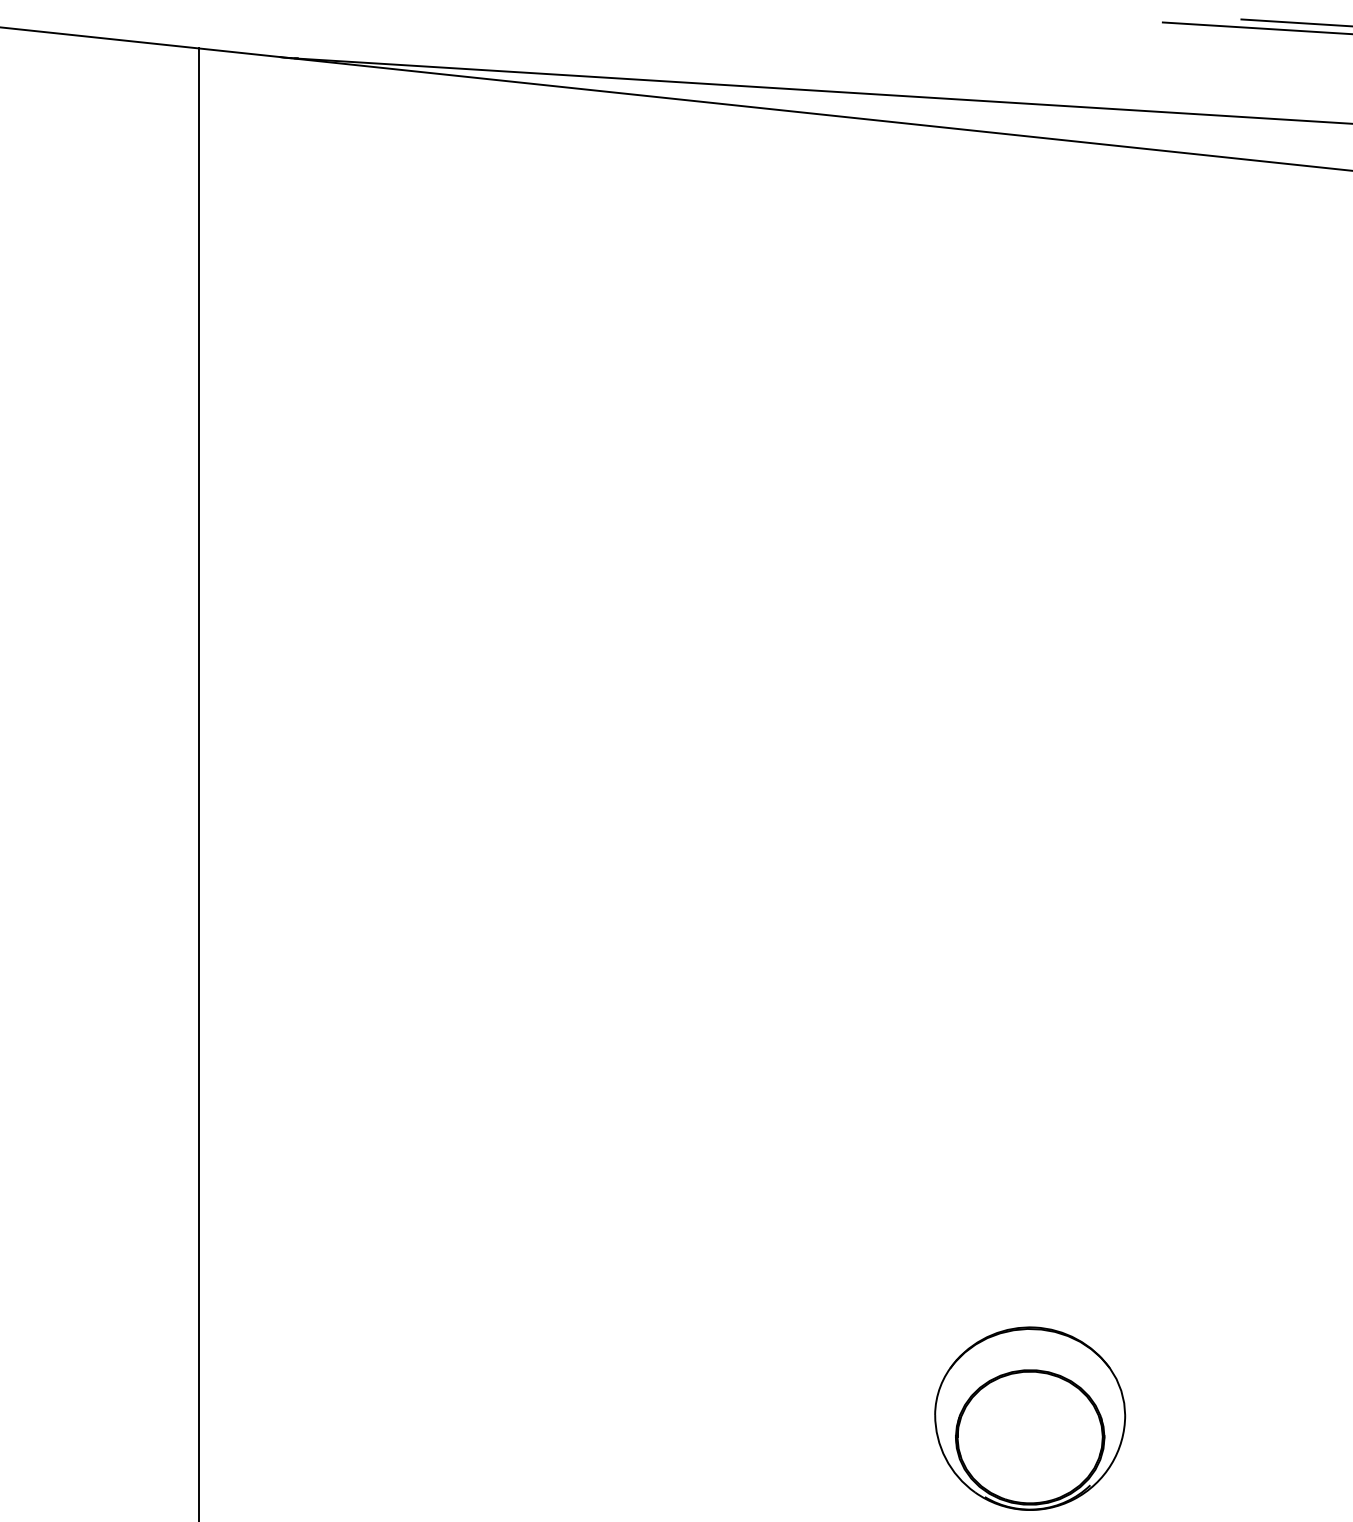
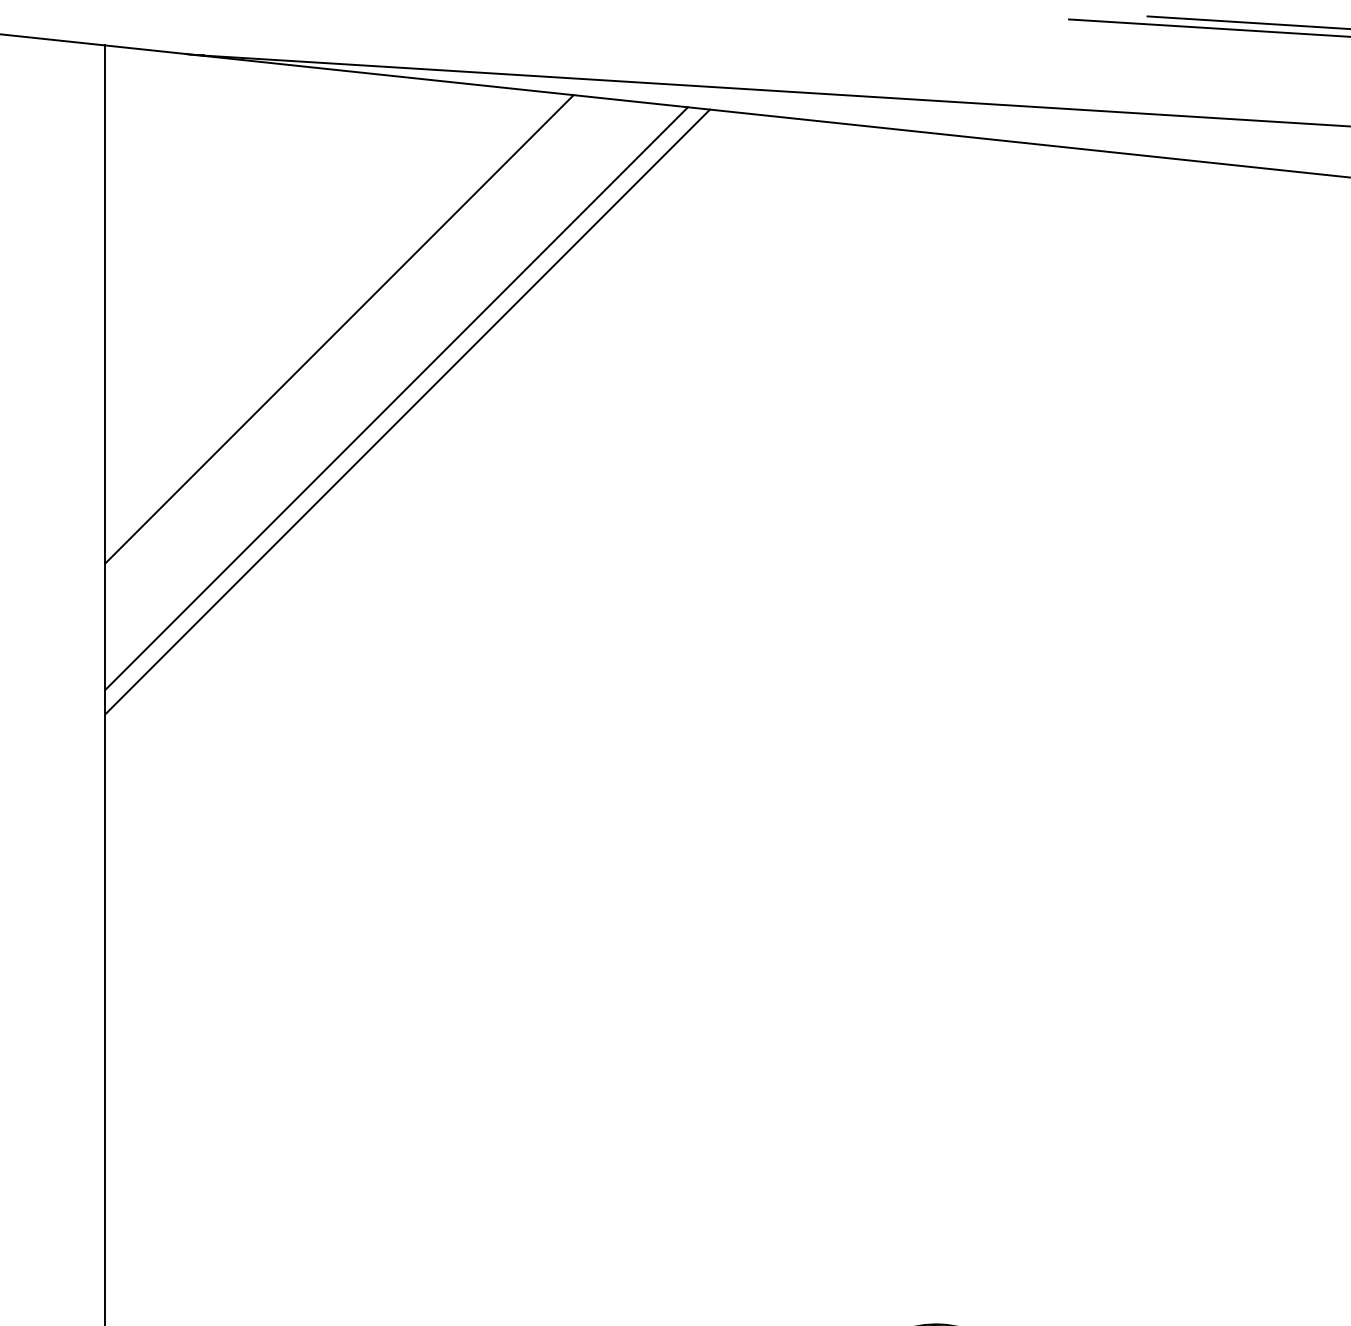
line: (433, 332) -> (339, 329), added
line: (490, 401) -> (396, 398), added
line: (501, 414) -> (407, 411), added

